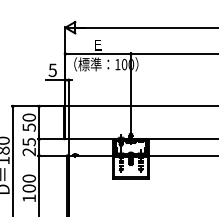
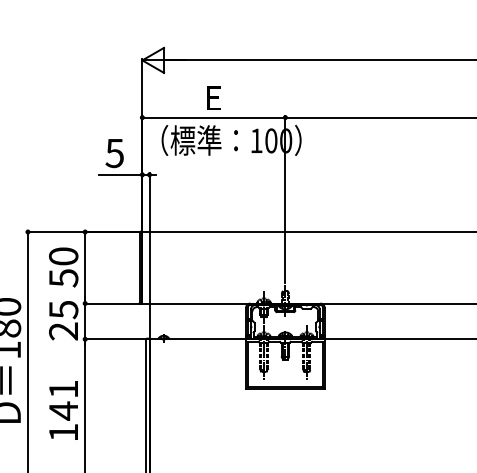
text: (28, 183) -> (61, 399), 100 -> 141

